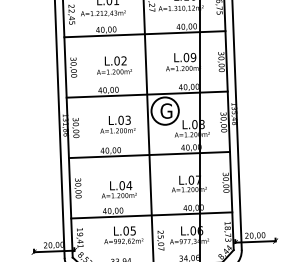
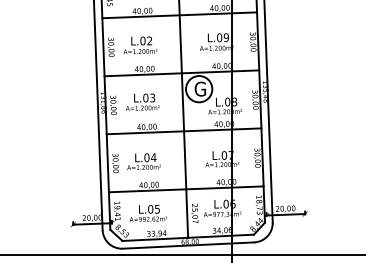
text: (114, 65) -> (140, 45), moved
text: (117, 123) -> (142, 101), moved
text: (118, 189) -> (143, 161), moved
text: (123, 235) -> (148, 213), moved

